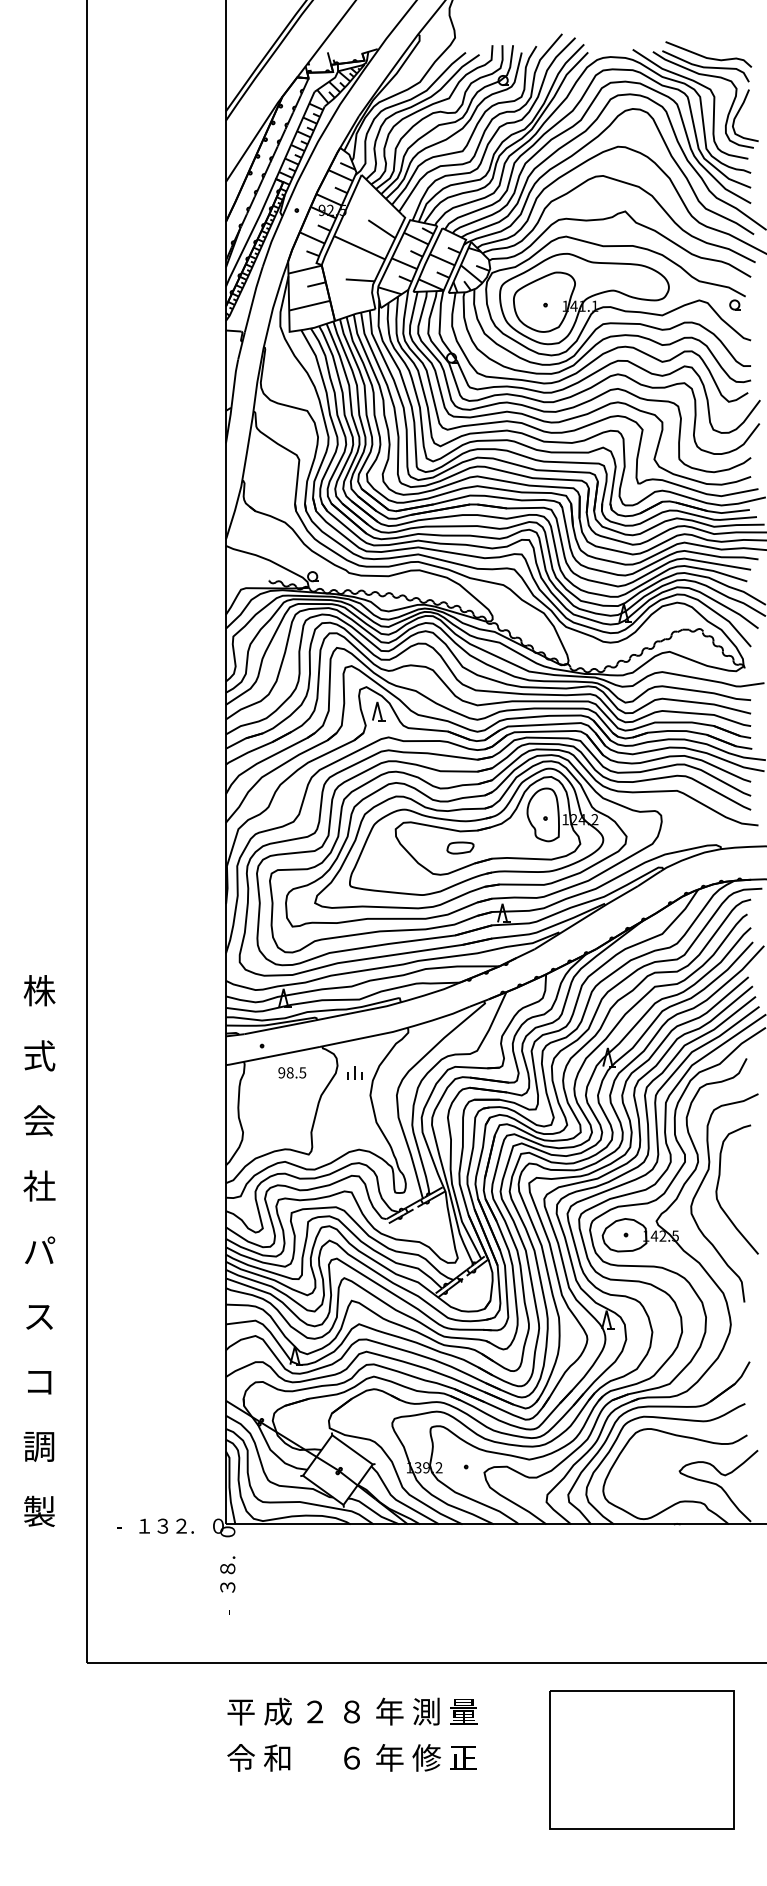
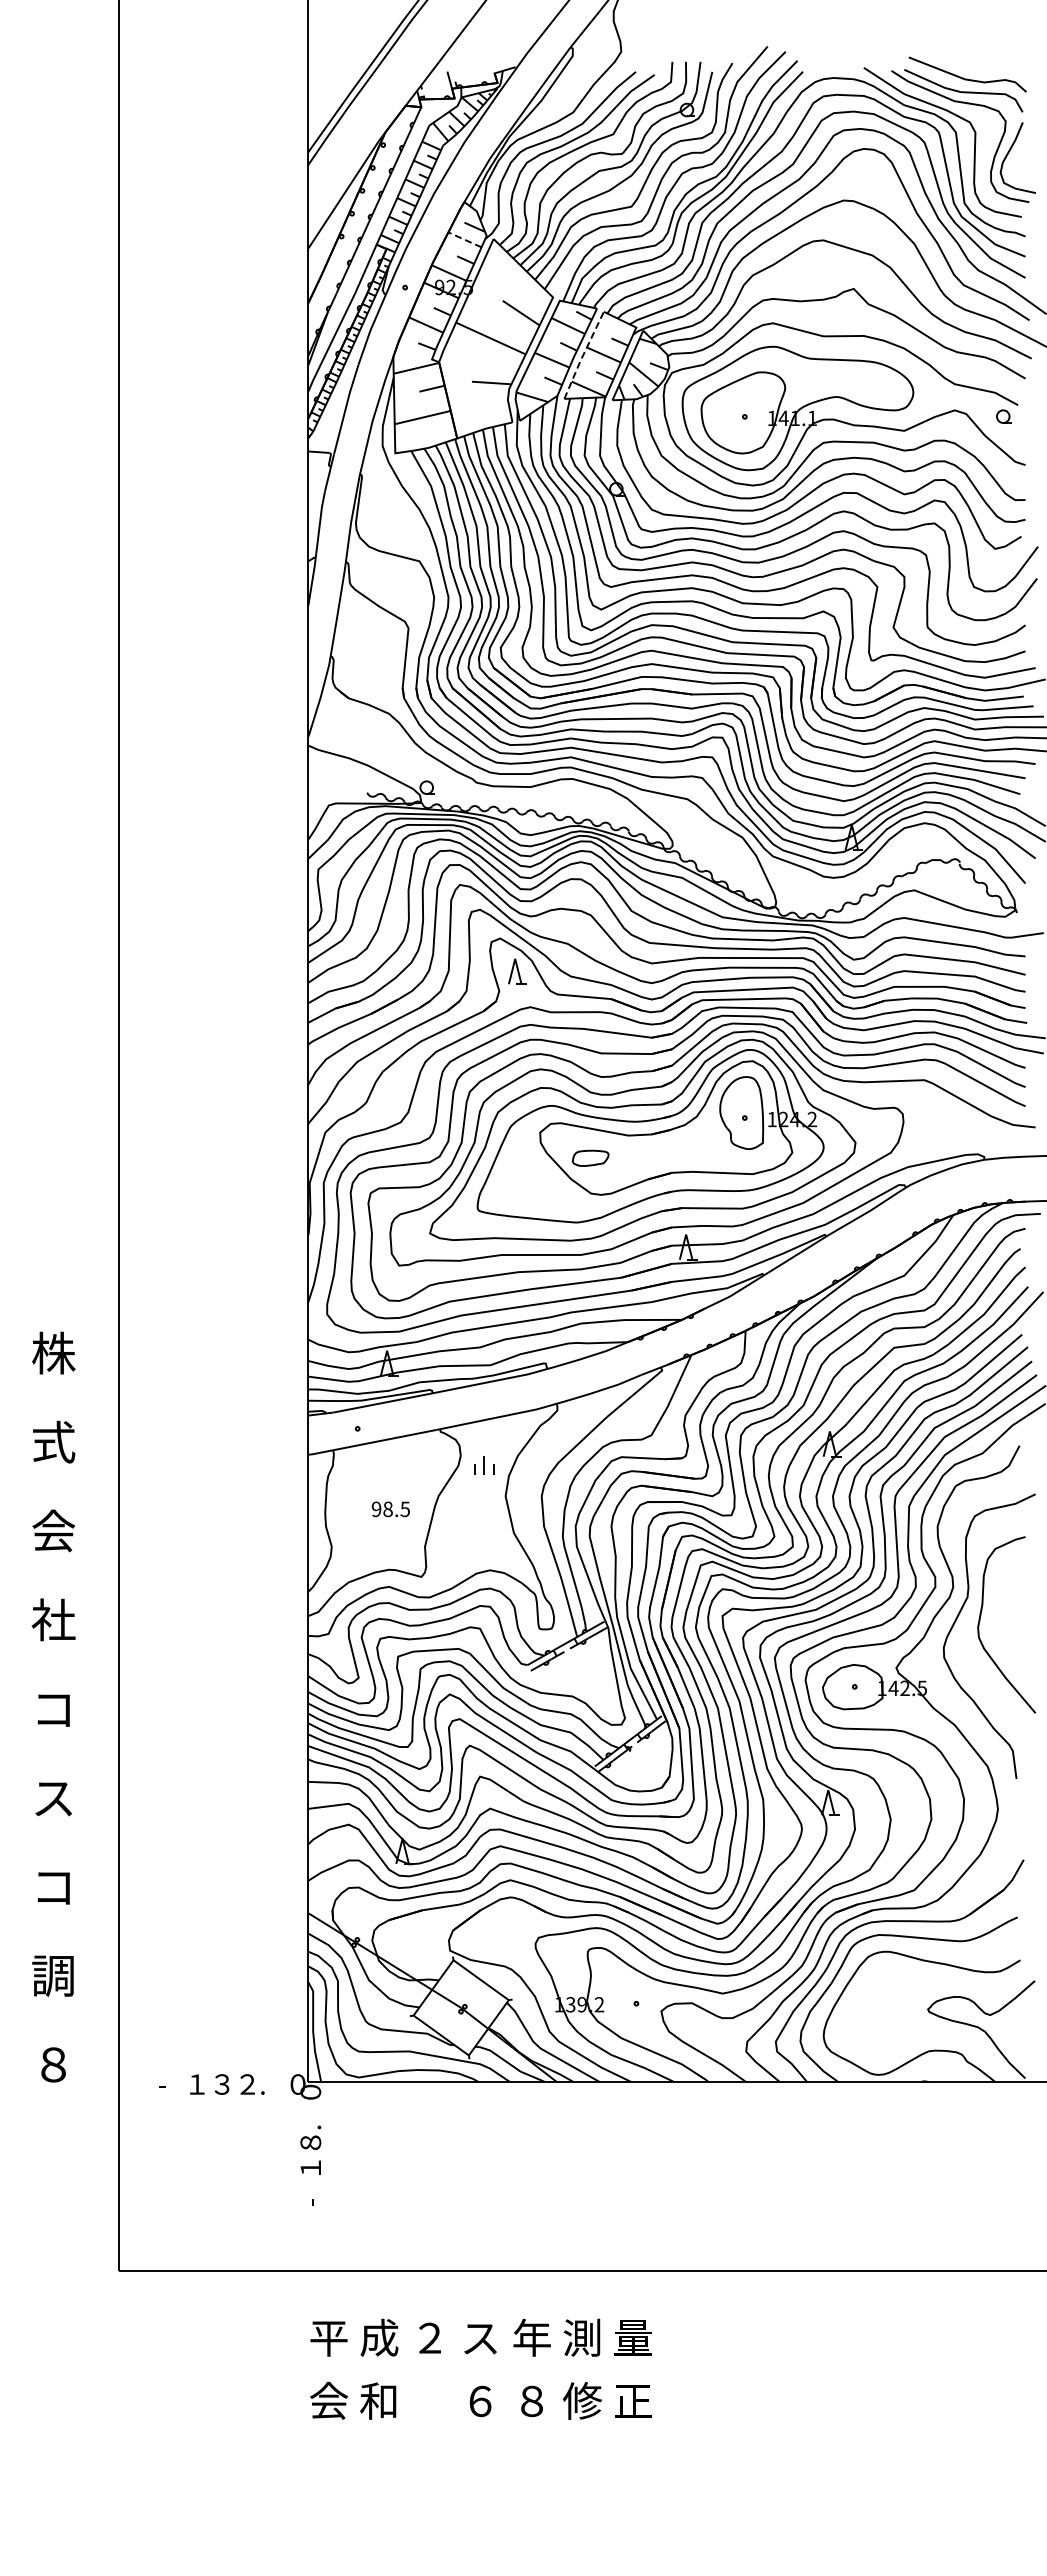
line: (340, 175) -> (464, 239), solid -> dashed
line: (427, 259) -> (583, 354), solid -> dashed
part: (460, 847) -> (590, 1157), moved
text: (291, 1072) -> (390, 1509), moved
text: (40, 1250) -> (54, 1707), パ -> コ
text: (39, 1511) -> (53, 2064), 製 -> ８
text: (227, 1586) -> (310, 2167), ３ -> １
text: (352, 1712) -> (480, 2338), ８ -> ス
text: (389, 1757) -> (531, 2400), 年 -> ８
part: (641, 1759) -> (876, 2403), removed
text: (241, 1760) -> (329, 2404), 令 -> 会

